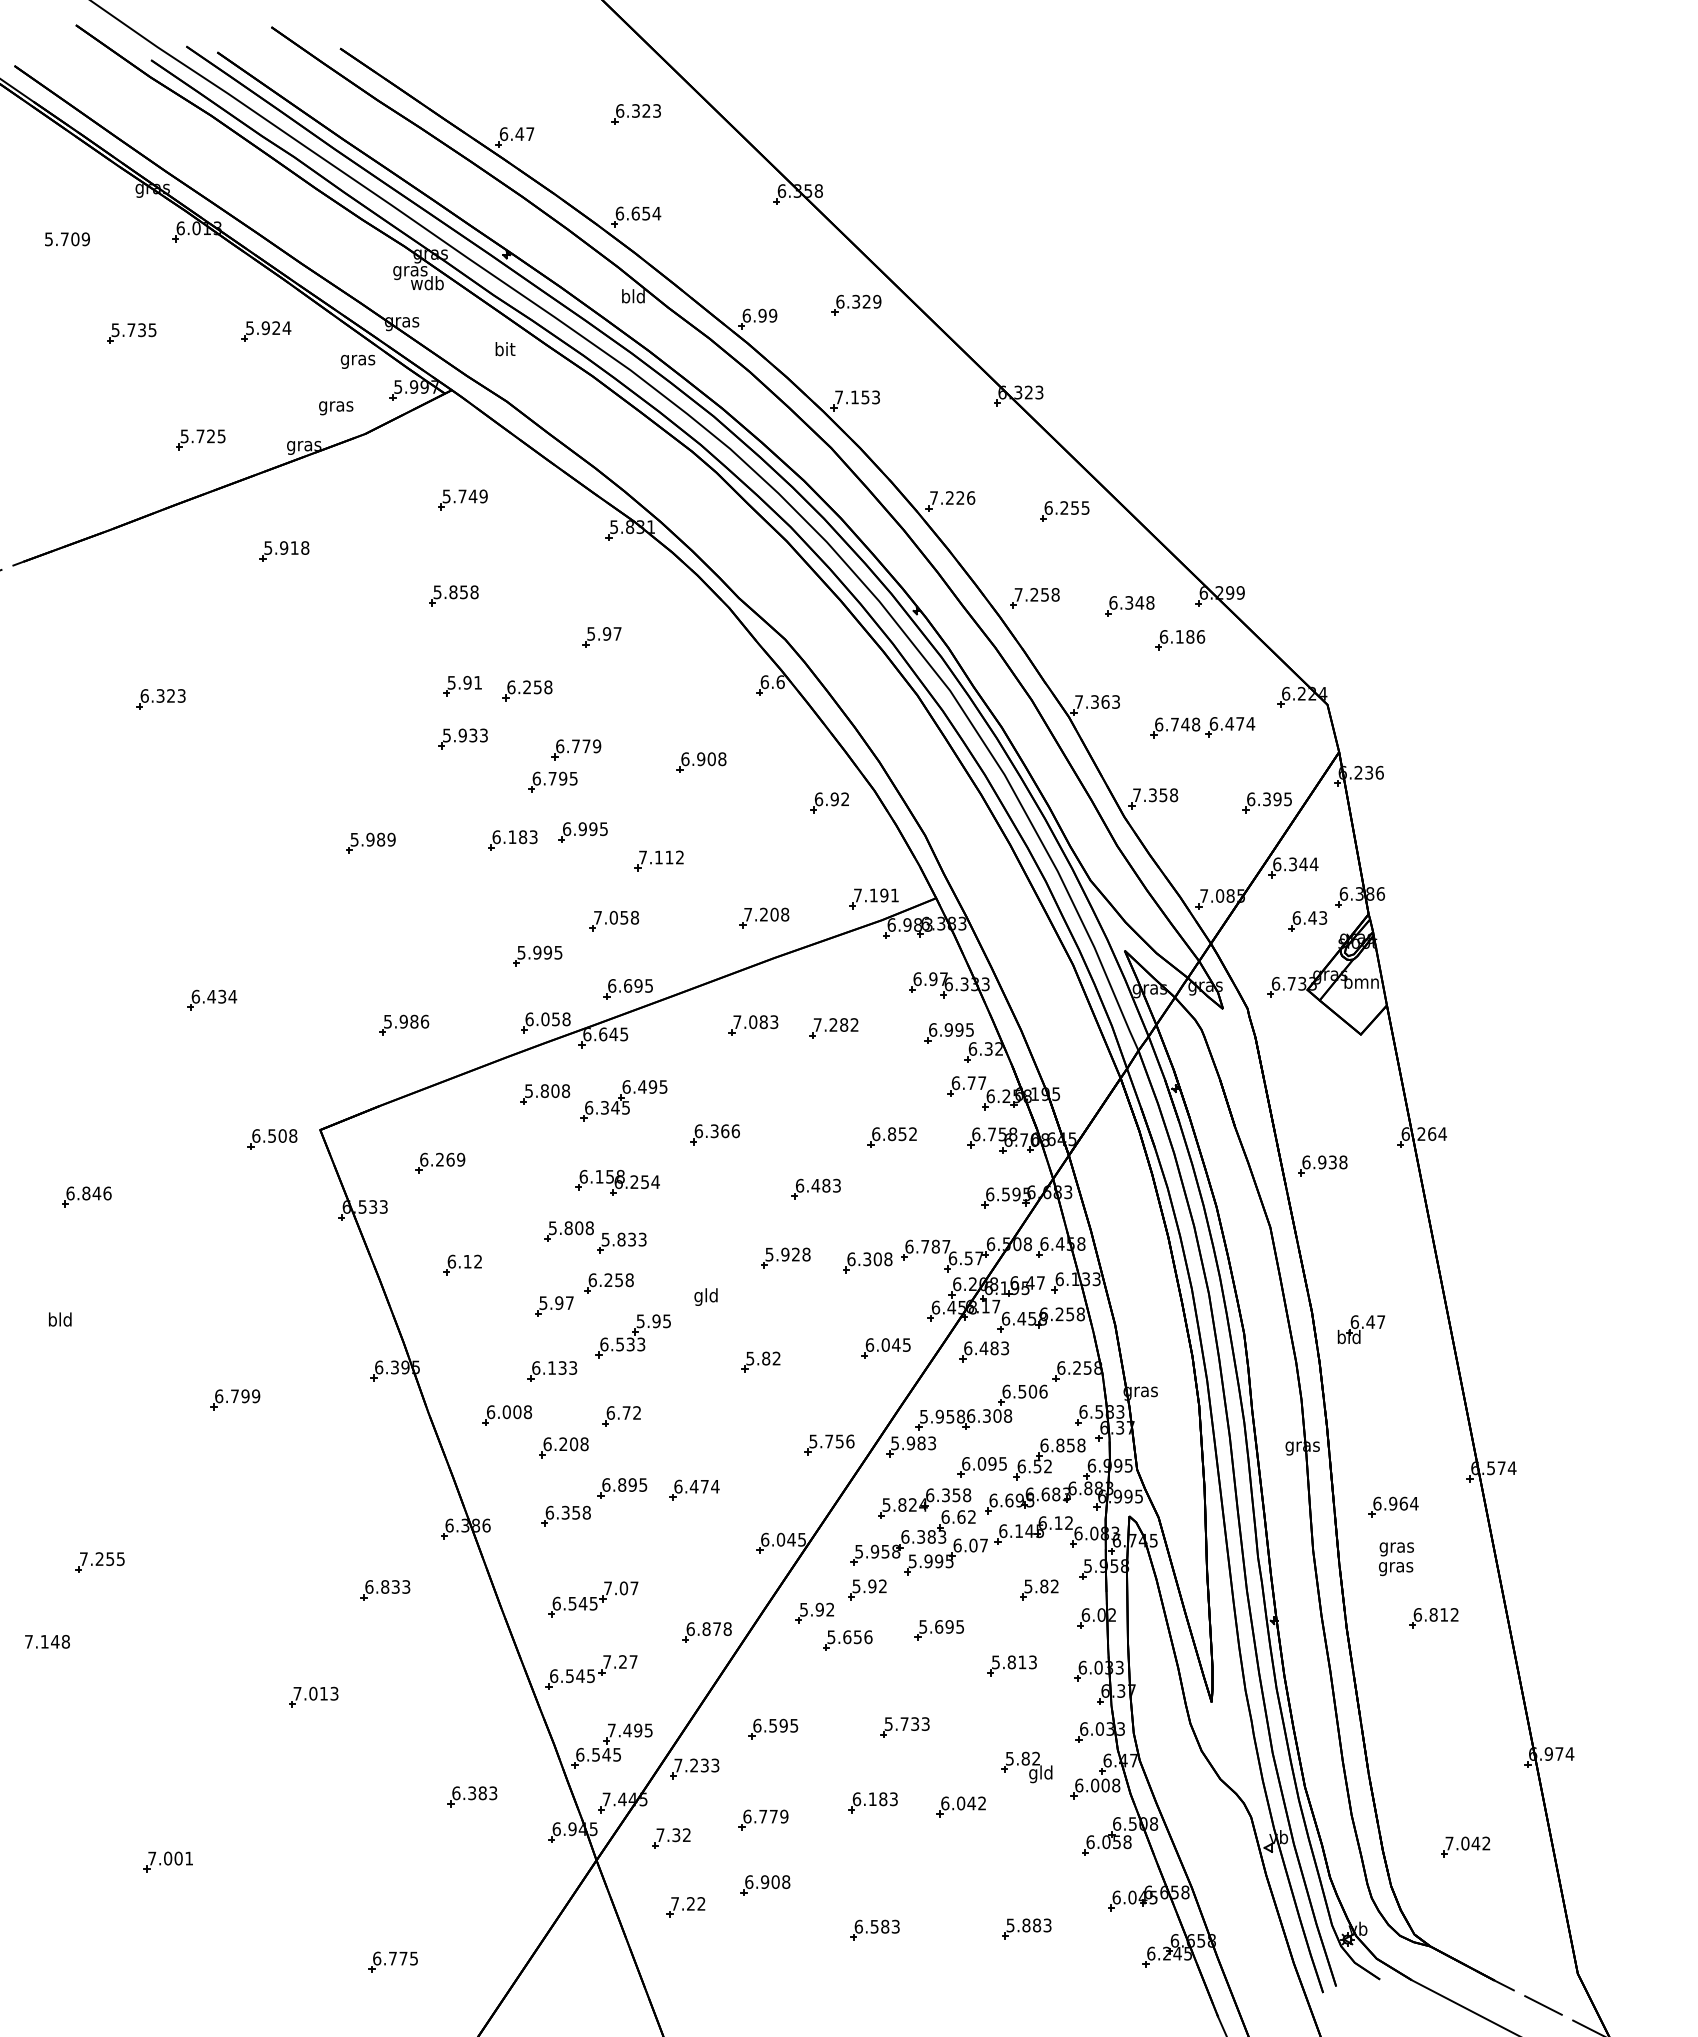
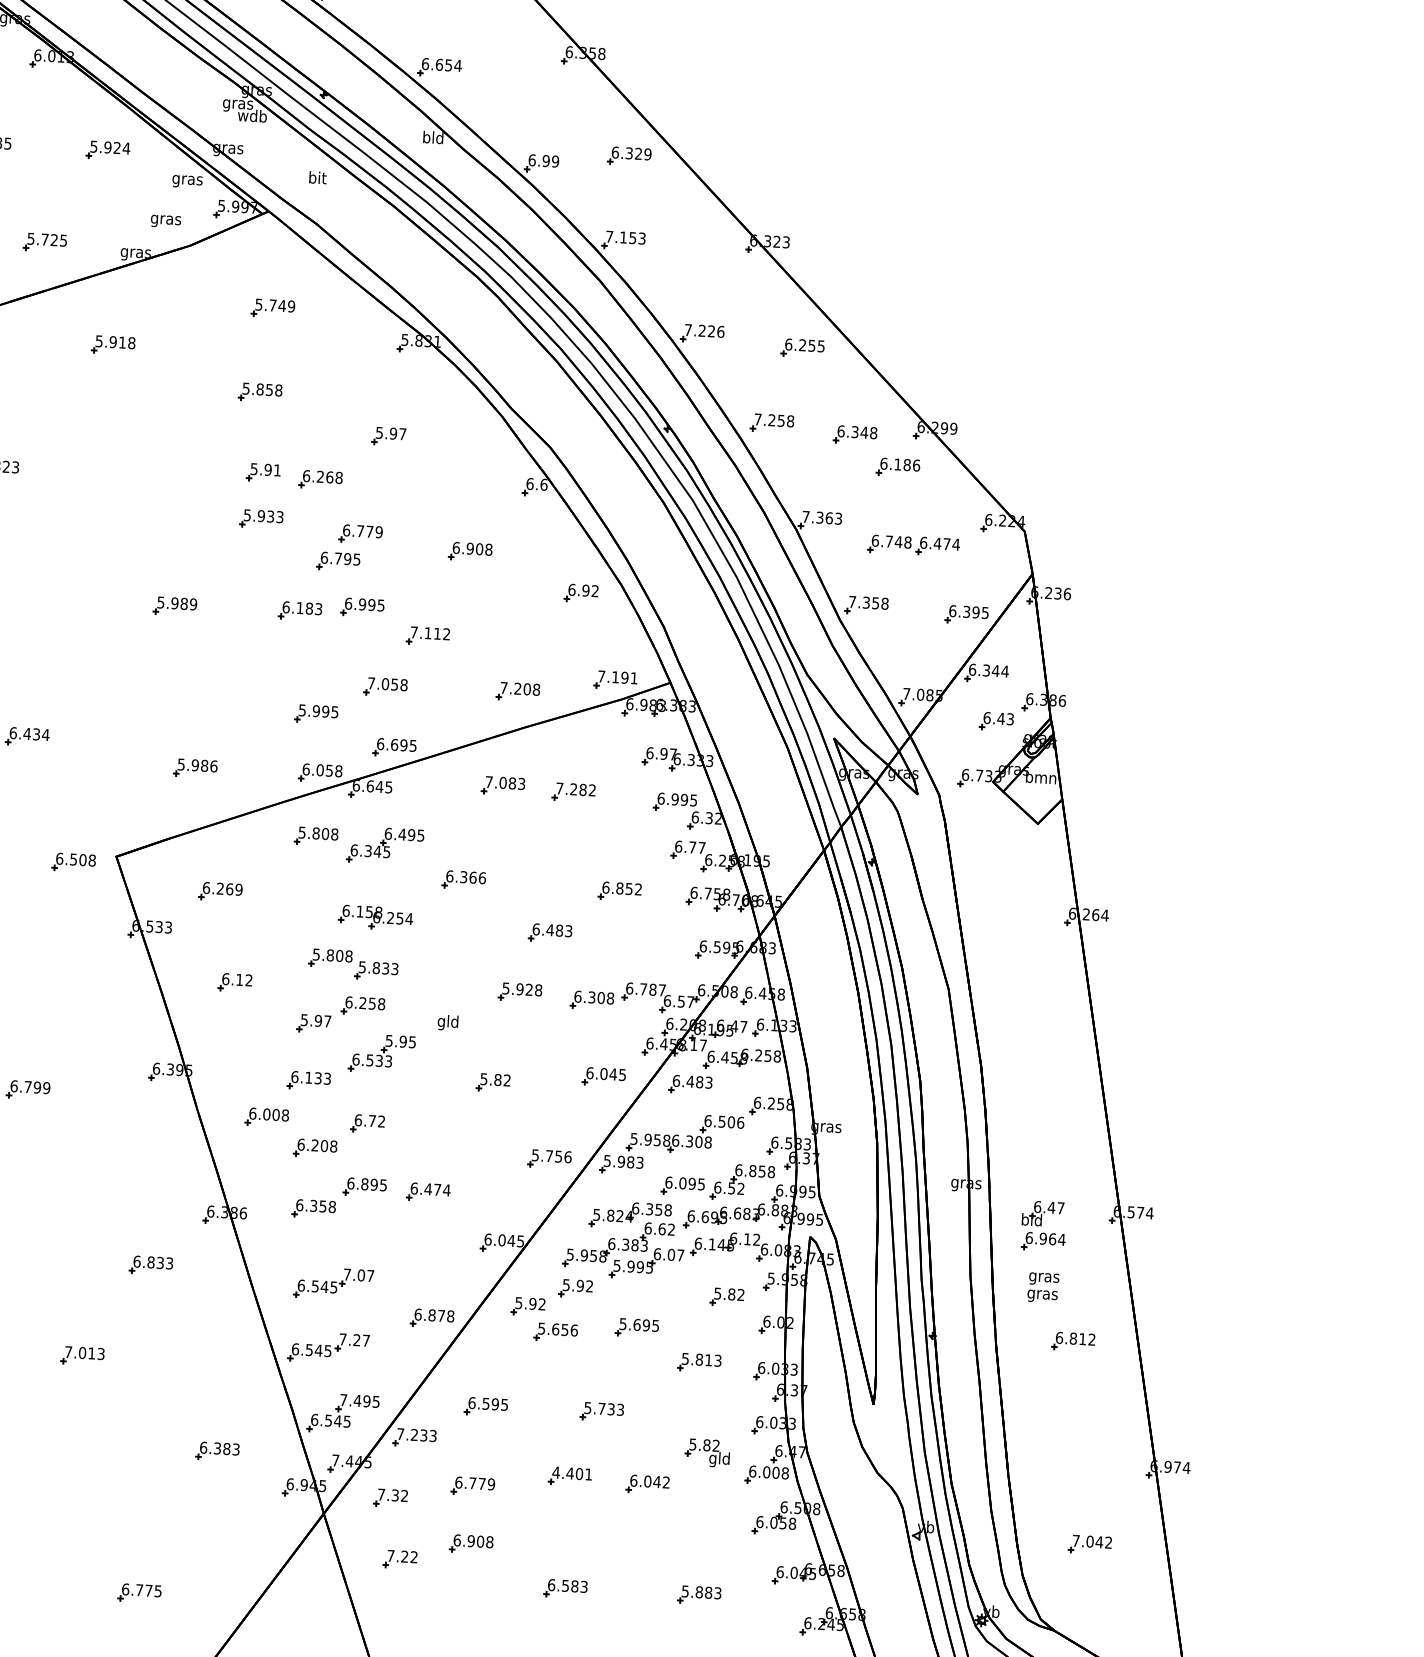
text: (537, 687) -> (329, 477), 6.258 -> 6.268
part: (1322, 1165) -> (997, 937), removed
part: (1360, 1329) -> (1042, 1213), moved
text: (874, 1799) -> (571, 1473), 6.183 -> 4.401

